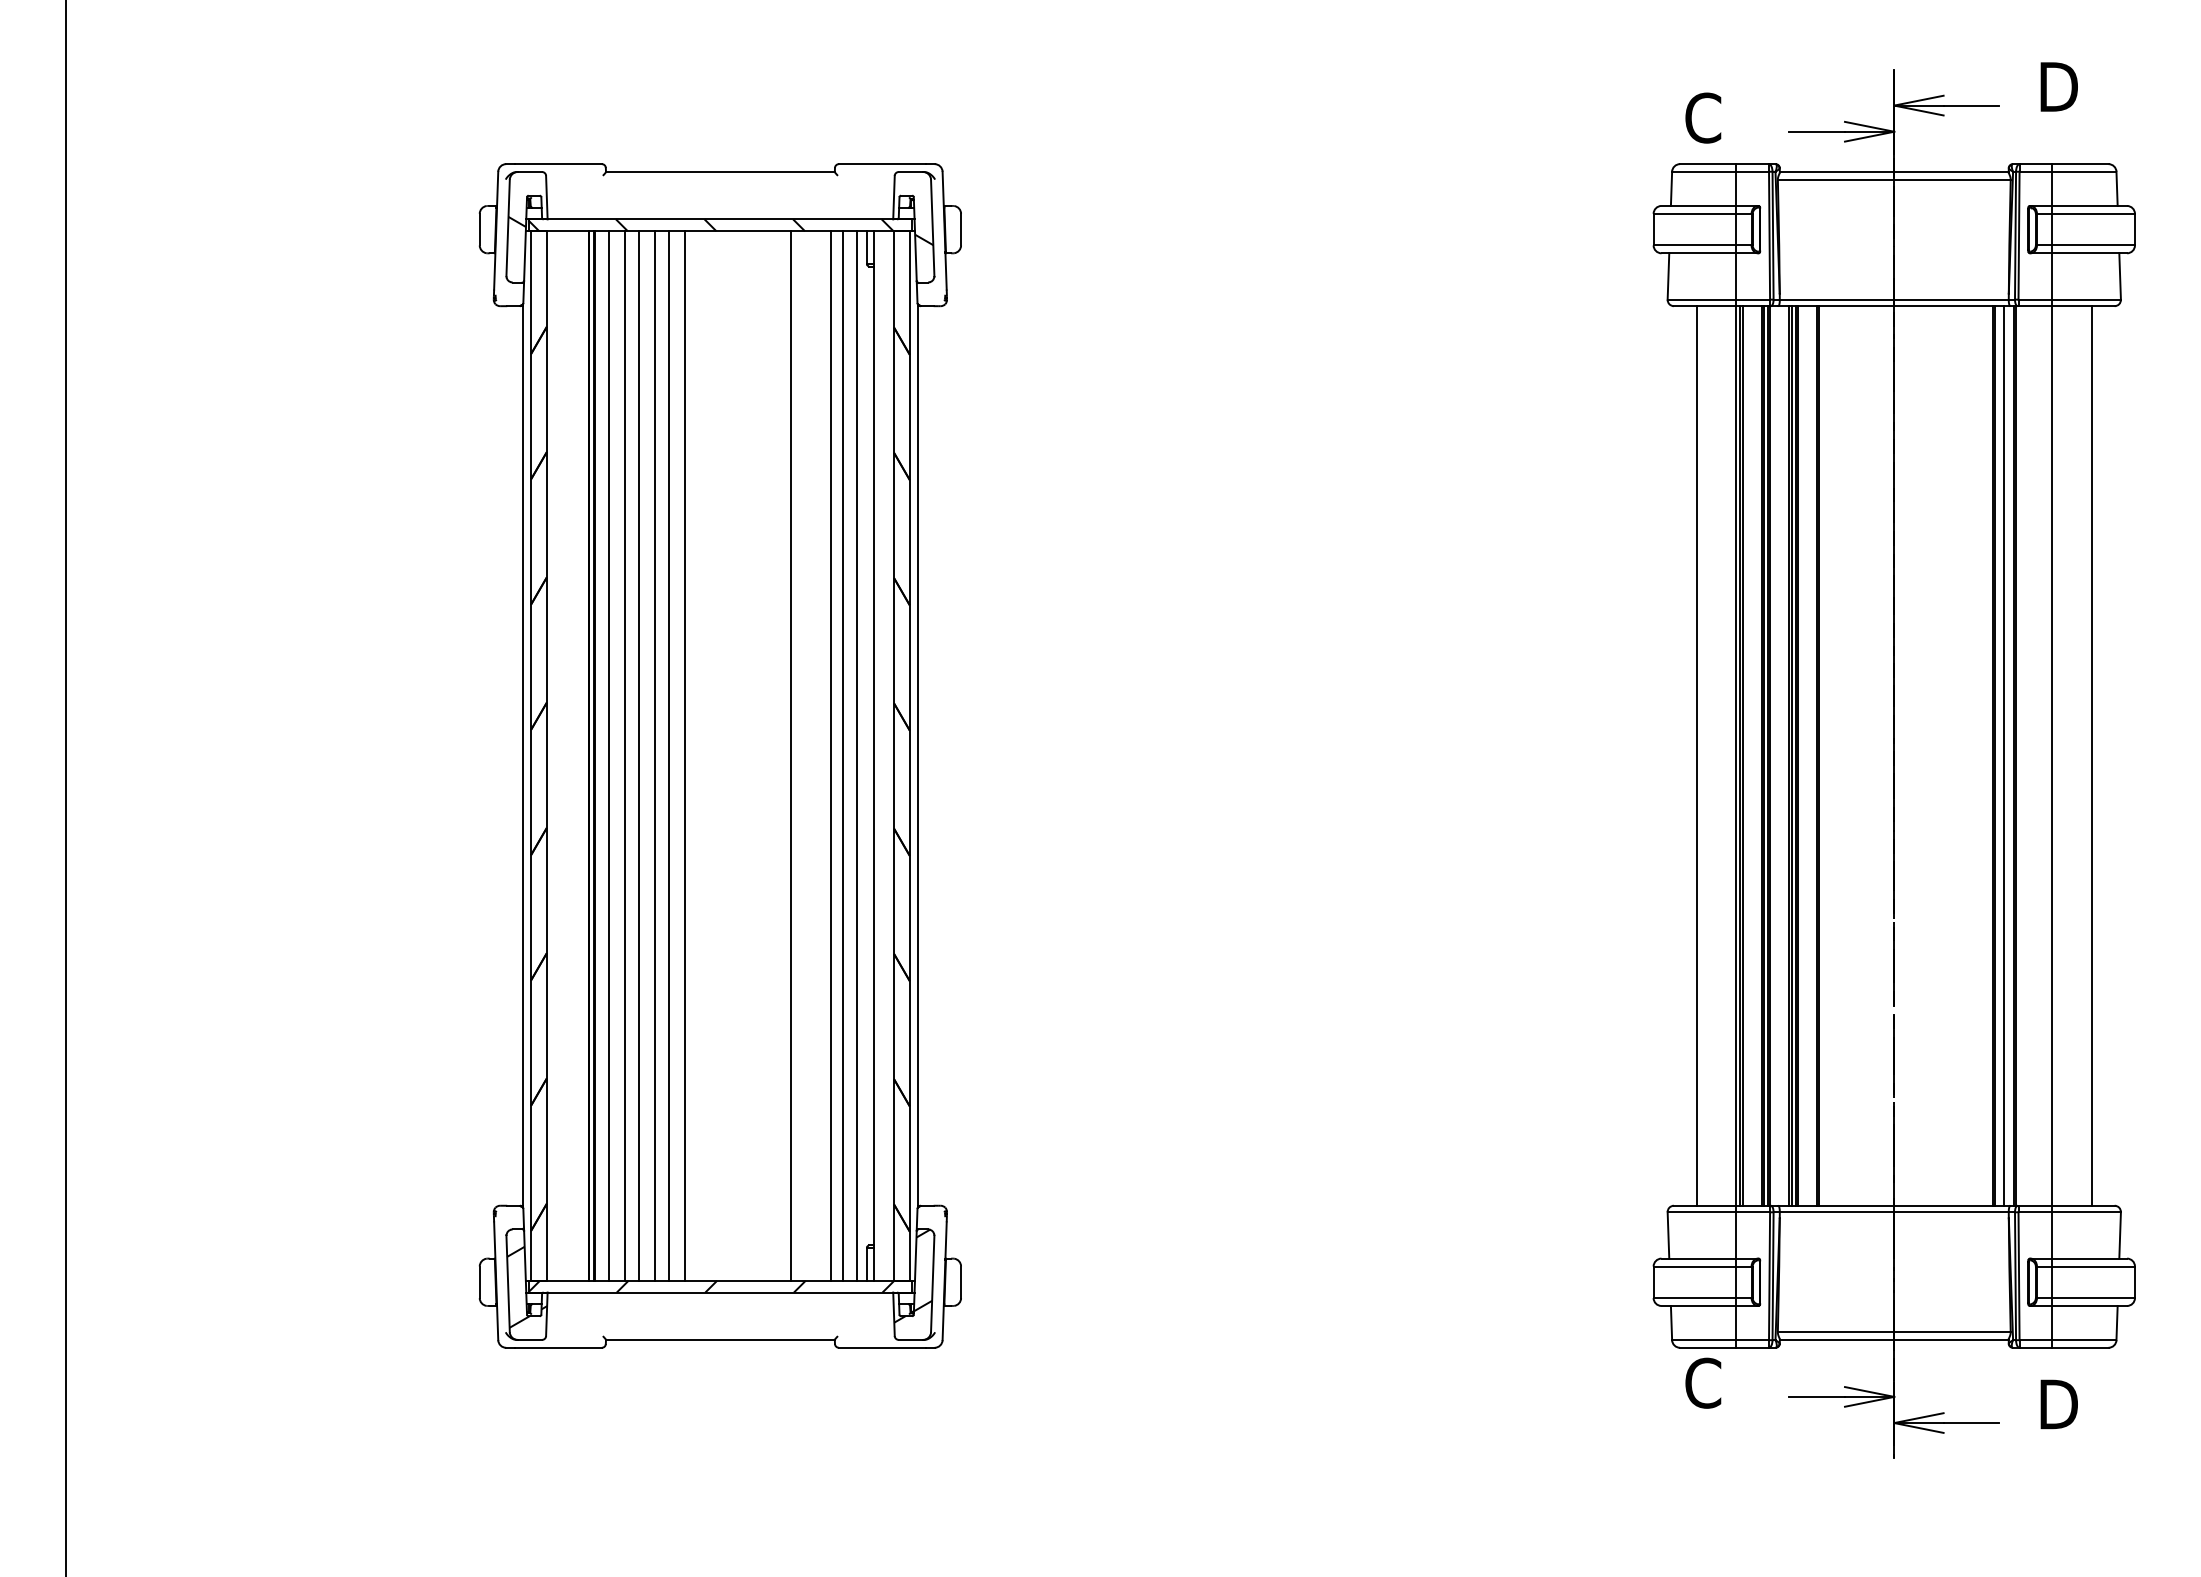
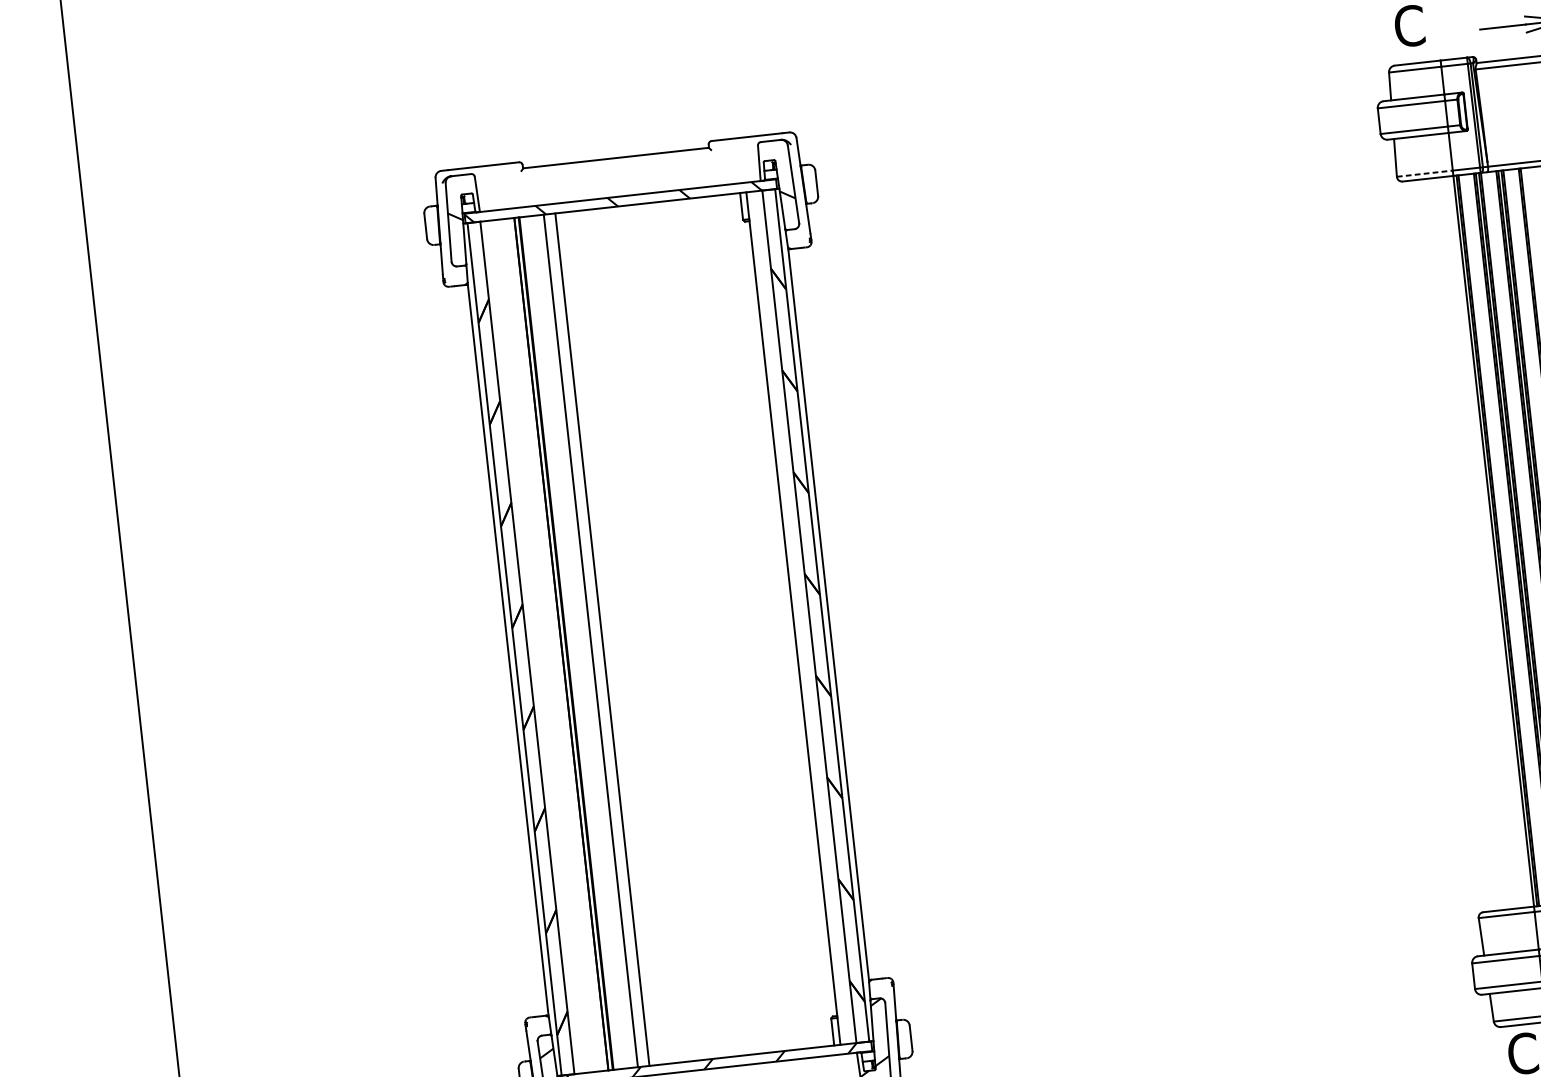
line: (1702, 299) -> (1425, 173), solid -> dashed
line: (609, 755) -> (578, 641), removed
line: (654, 755) -> (614, 637), removed
line: (669, 755) -> (627, 636), removed
line: (684, 755) -> (639, 635), removed
line: (791, 755) -> (726, 625), removed
line: (830, 755) -> (757, 622), removed
line: (843, 755) -> (768, 620), removed
line: (857, 755) -> (779, 619), removed
line: (1697, 755) -> (1462, 544), removed

